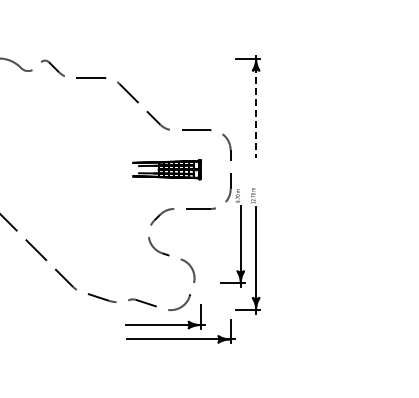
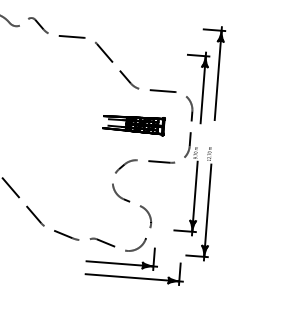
line: (256, 106) -> (218, 73), dashed -> solid
part: (240, 123) -> (203, 88), added

